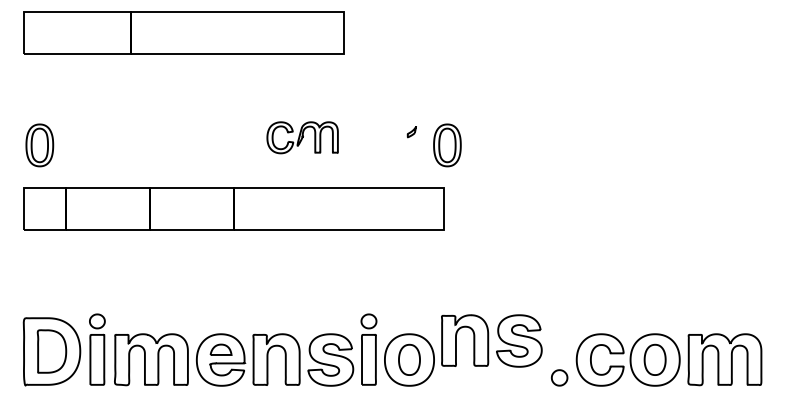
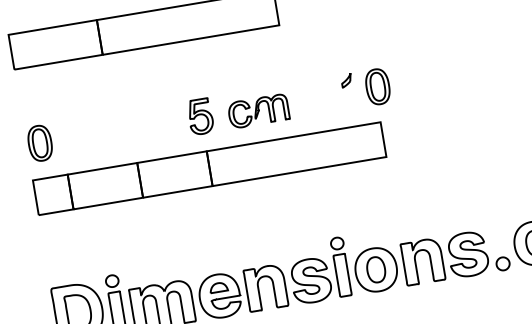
part: (411, 131) -> (346, 80), size x1.43
part: (302, 137) -> (258, 111), moved
part: (232, 145) -> (199, 116), added
part: (491, 340) -> (444, 257), moved

